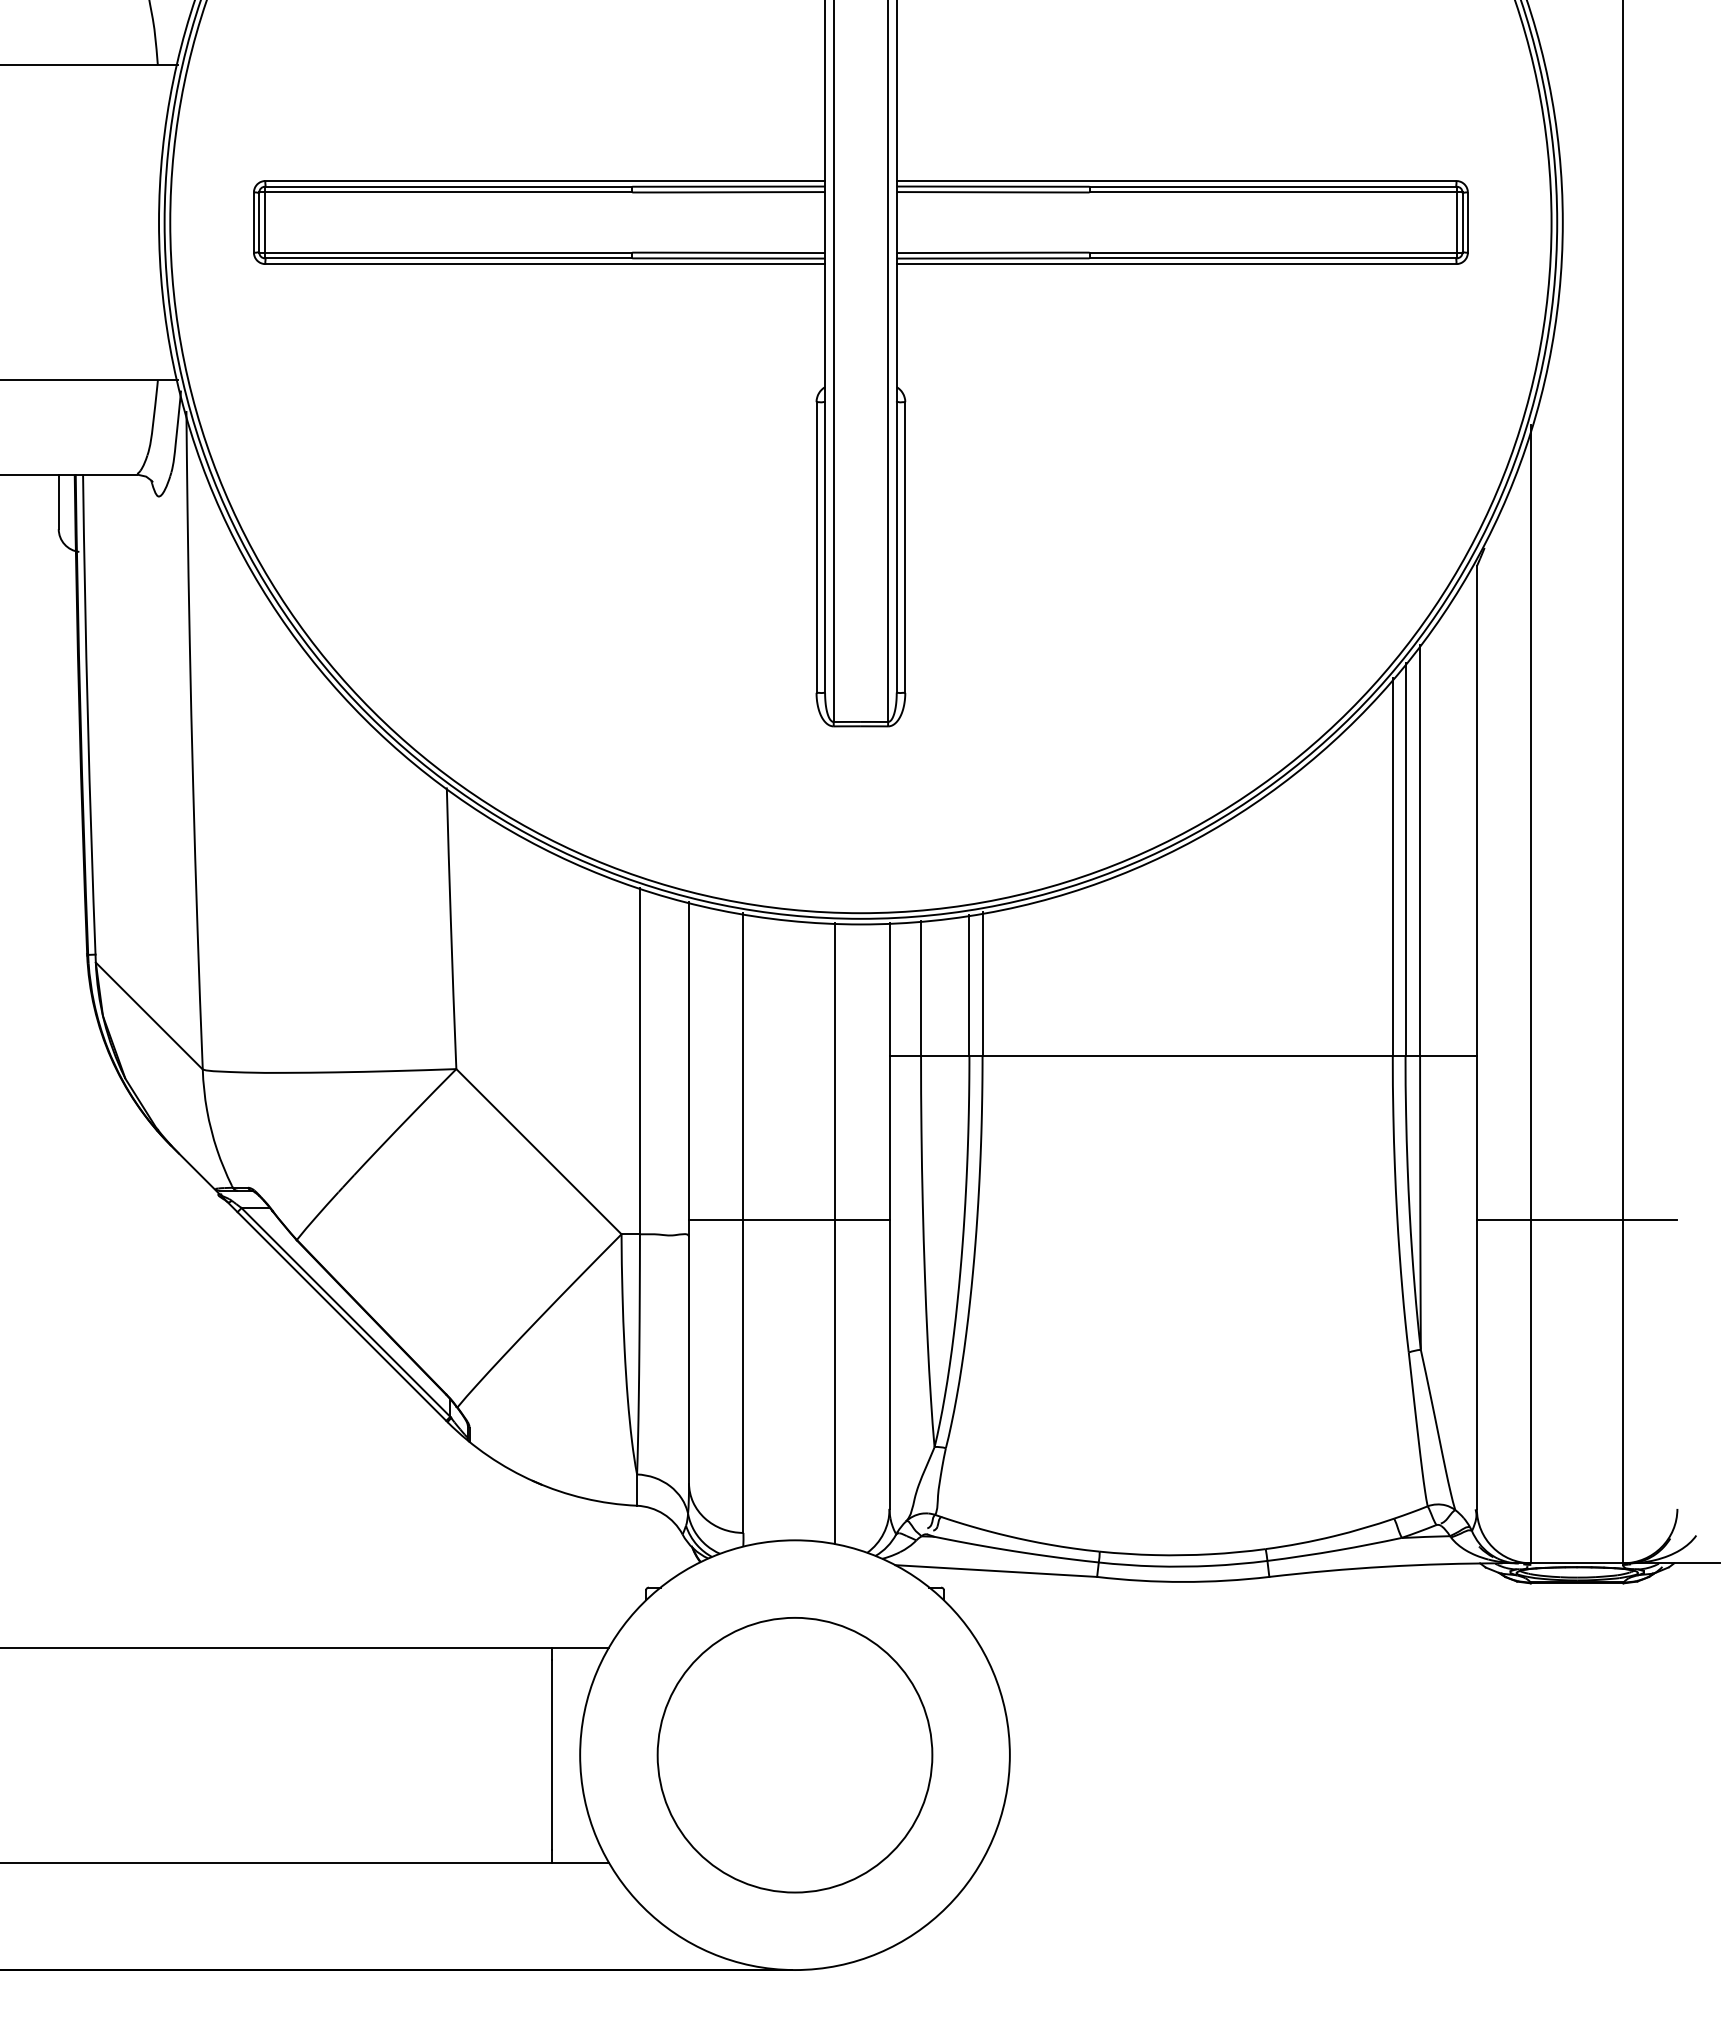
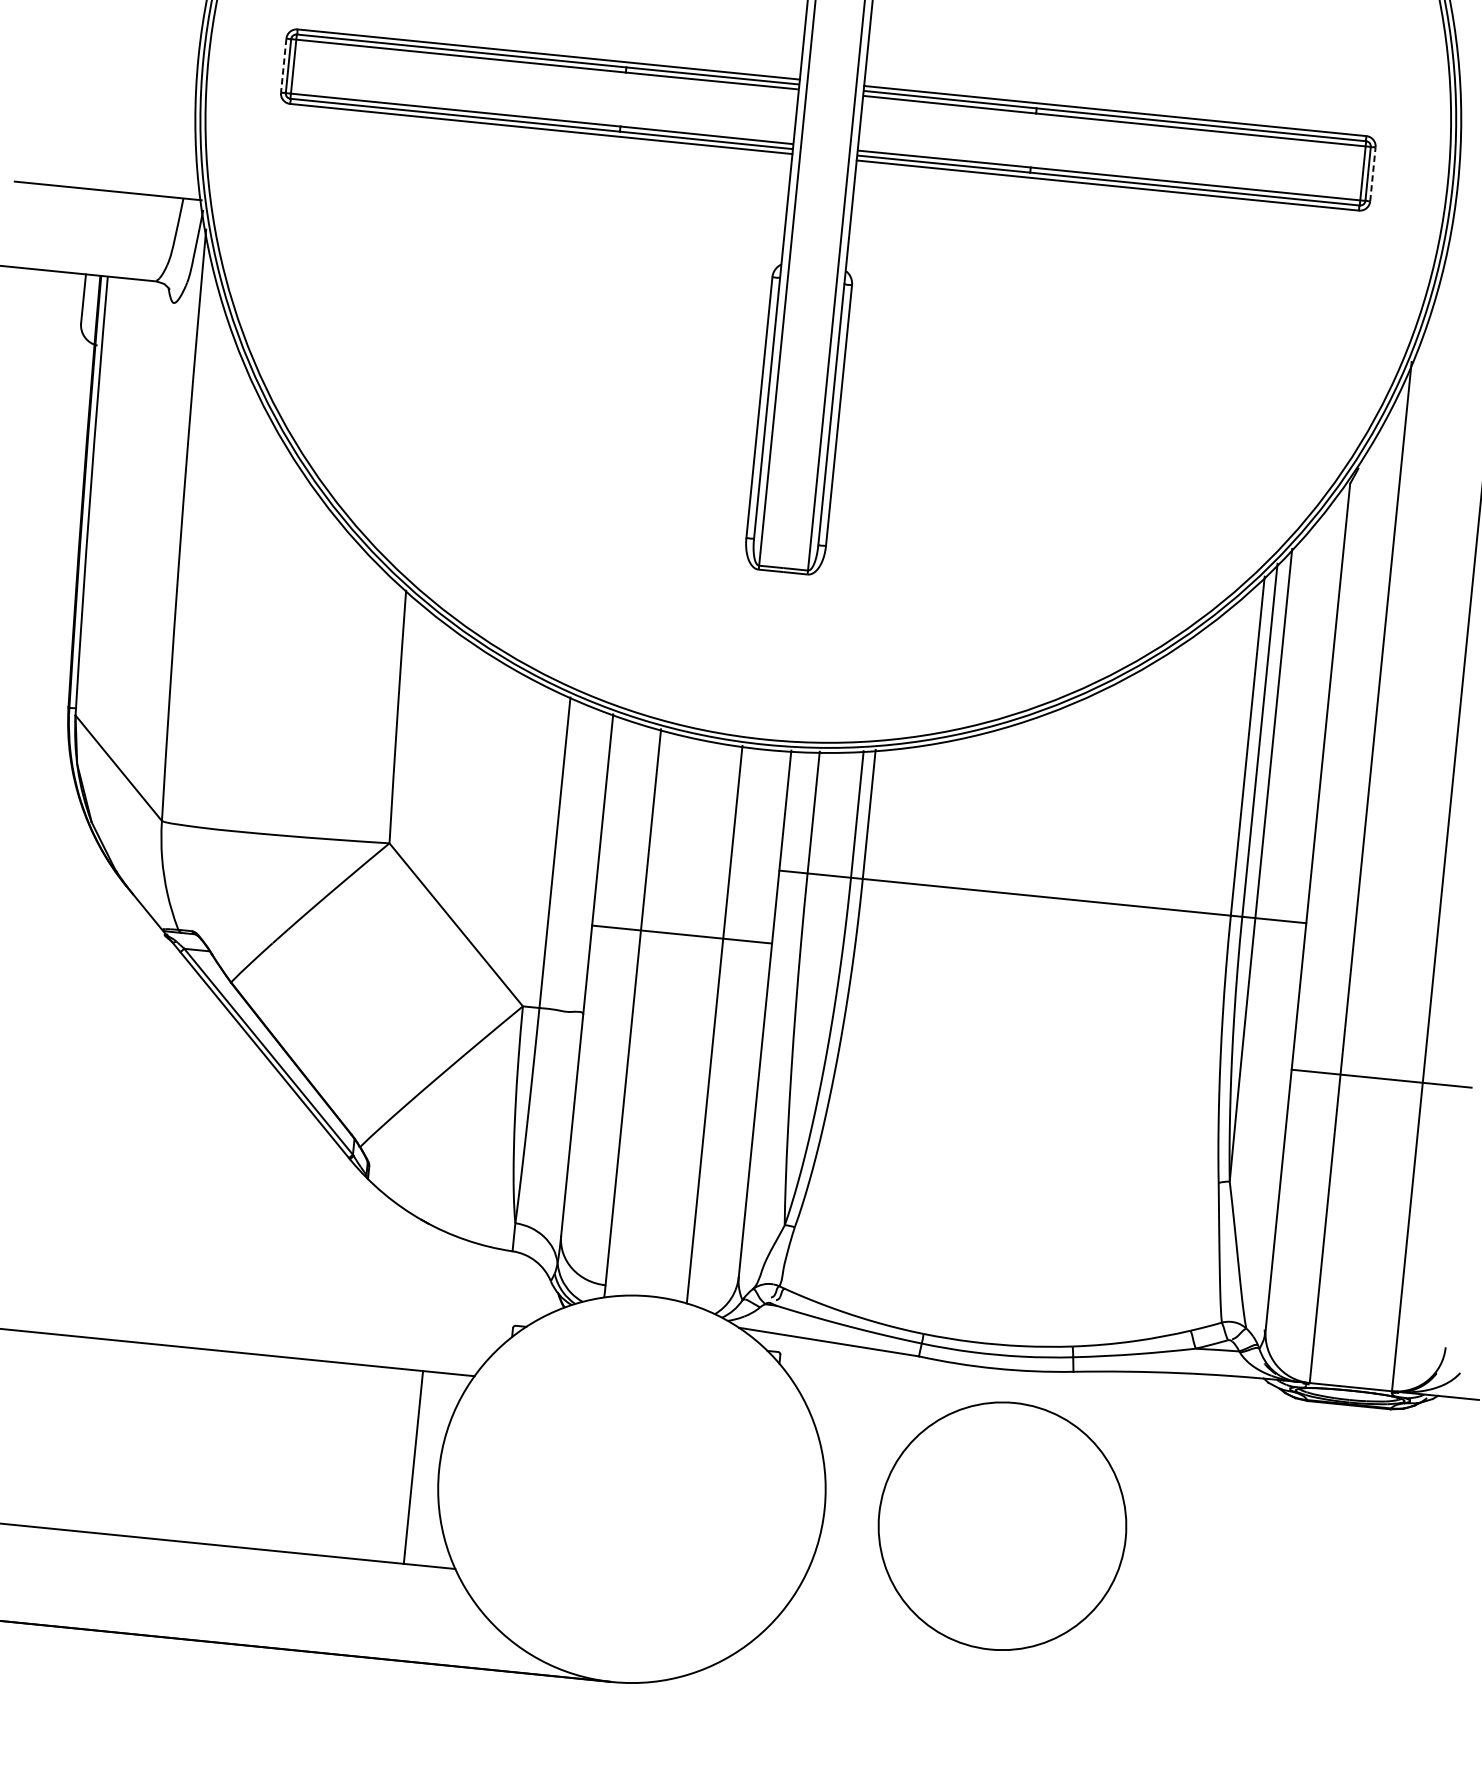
line: (1467, 222) -> (1372, 174), solid -> dashed
line: (253, 223) -> (283, 66), solid -> dashed
line: (789, 1219) -> (682, 934), moved
circle: (794, 1755) -> (1002, 1526), moved

